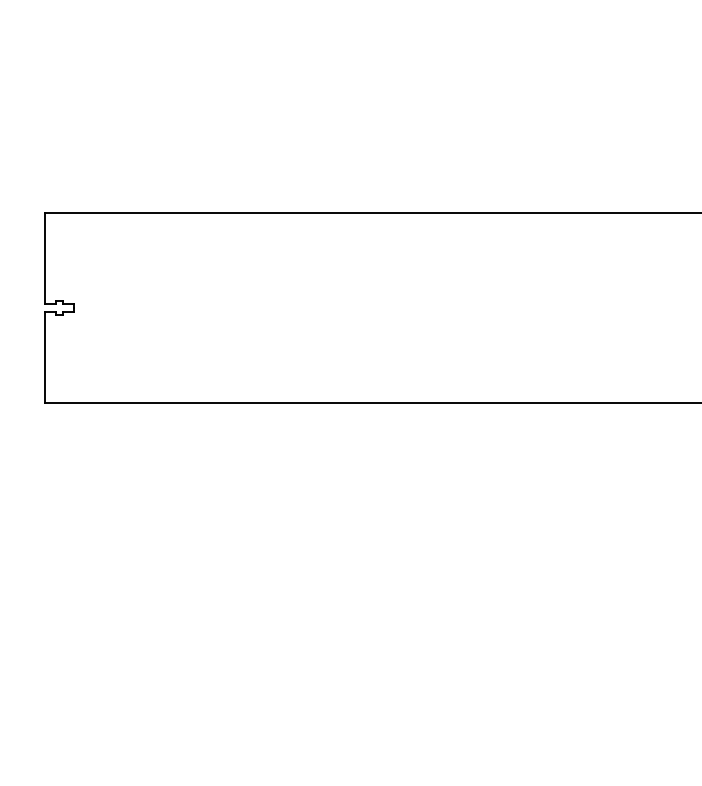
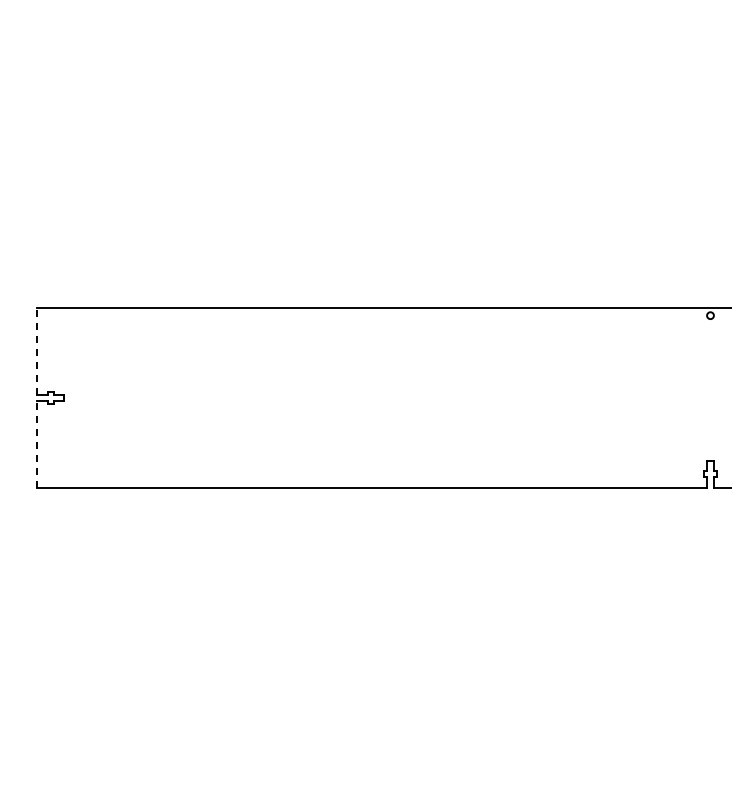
line: (45, 257) -> (37, 350), solid -> dashed
line: (45, 356) -> (37, 444), solid -> dashed

